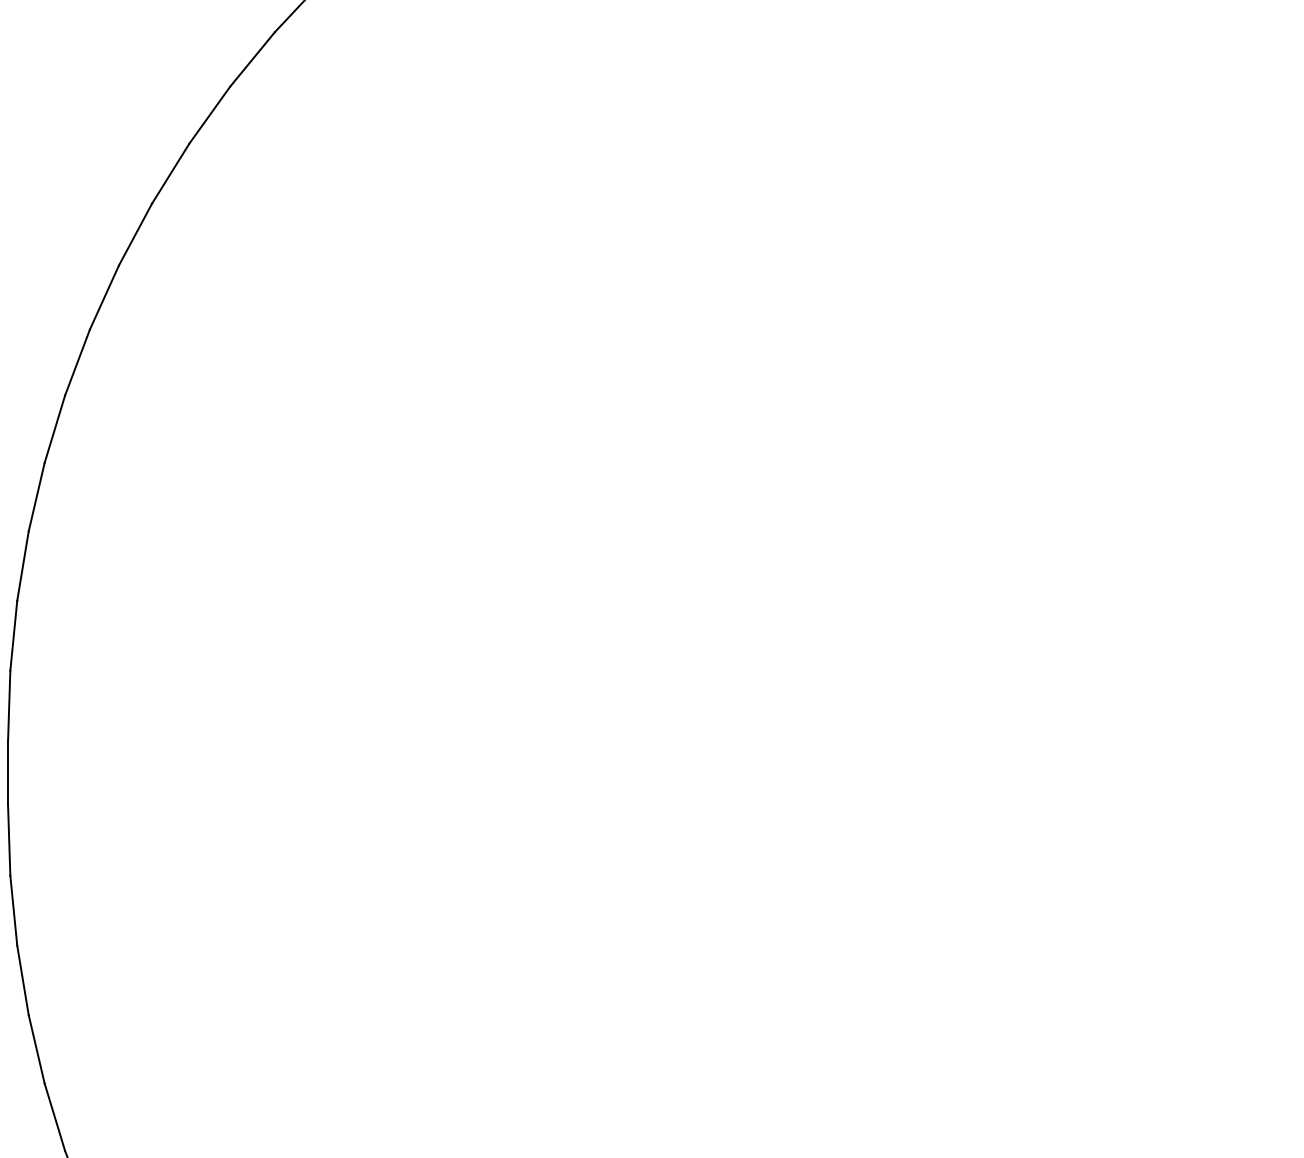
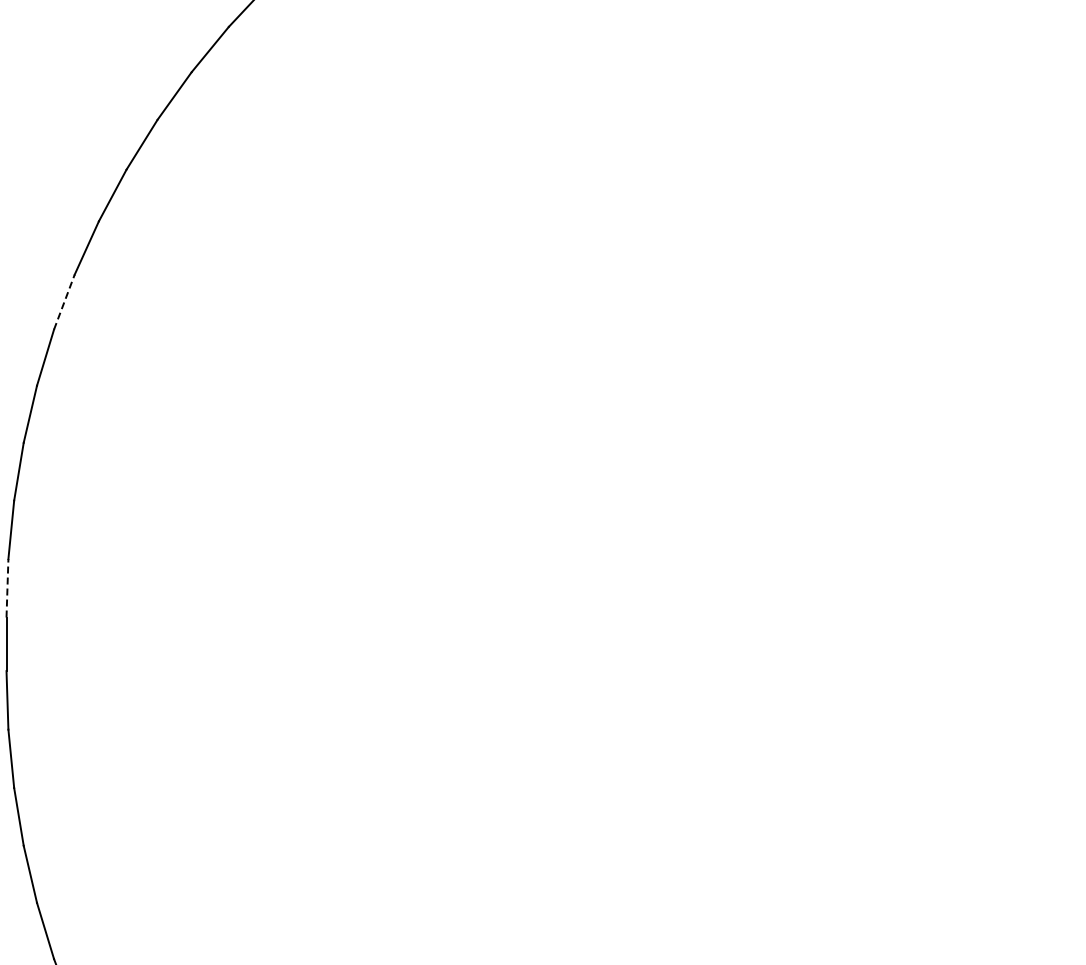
line: (77, 361) -> (64, 301), solid -> dashed
line: (9, 705) -> (7, 587), solid -> dashed

